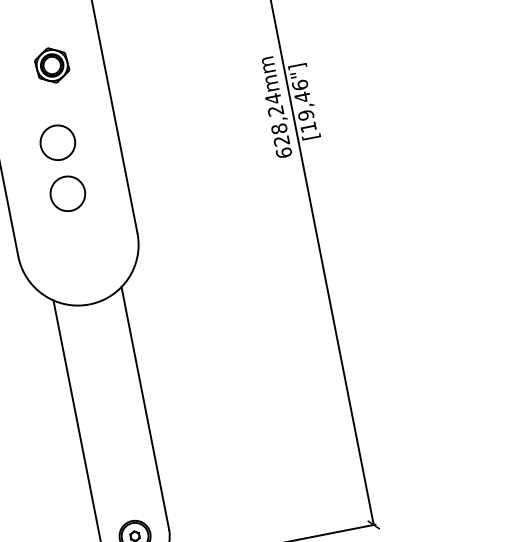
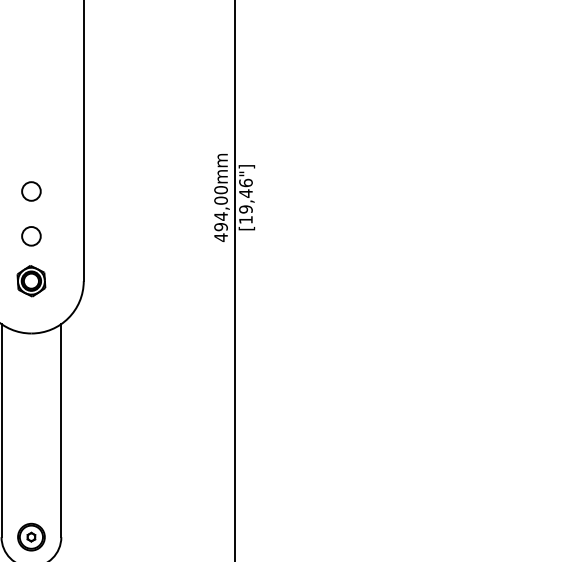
part: (52, 65) -> (31, 281), moved
text: (278, 125) -> (220, 213), 628,24mm -> 494,00mm
circle: (57, 142) -> (31, 191), size x0.62
circle: (67, 194) -> (31, 236), size x0.62

